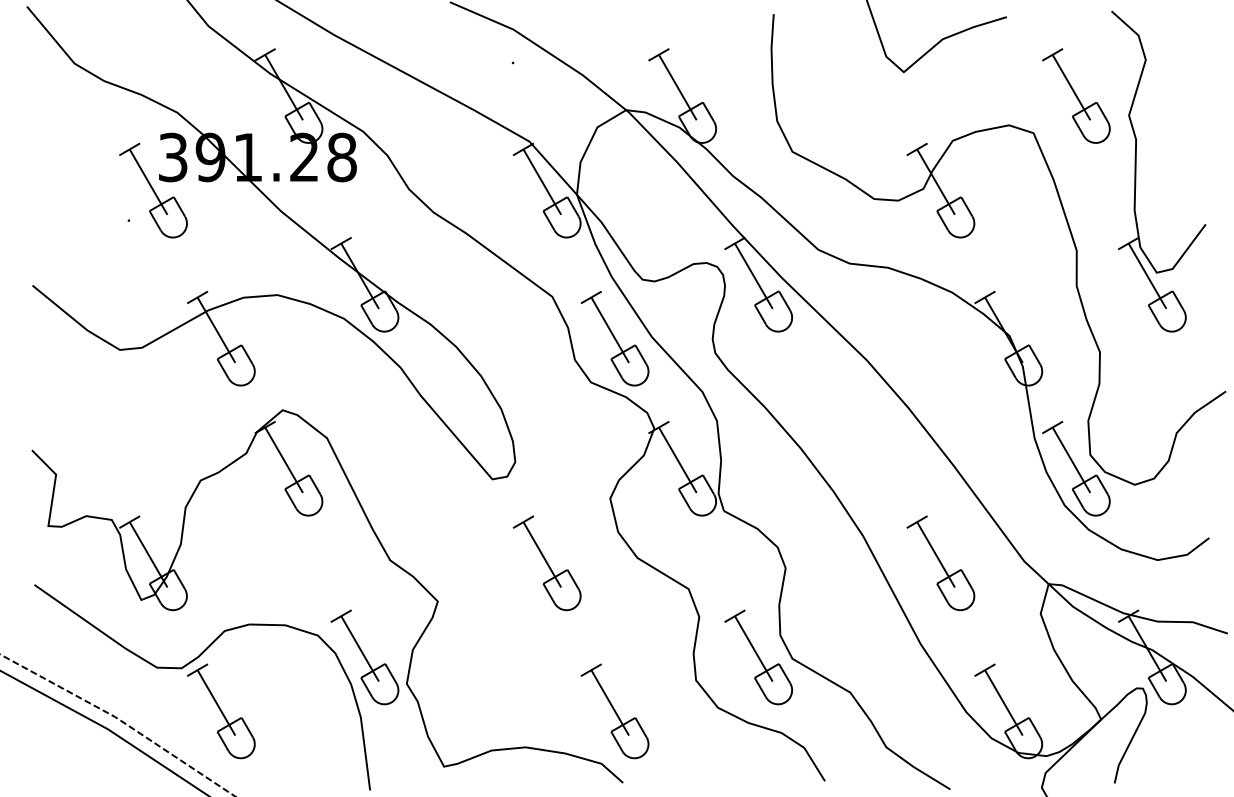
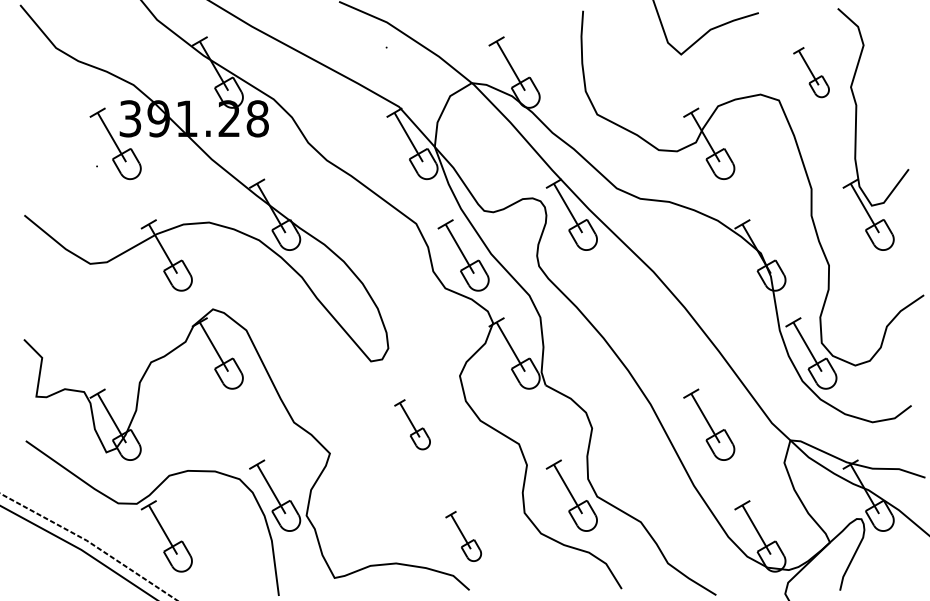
part: (1076, 96) -> (811, 72), size x0.7
part: (547, 562) -> (412, 424), size x0.7
part: (615, 711) -> (463, 536), size x0.7

